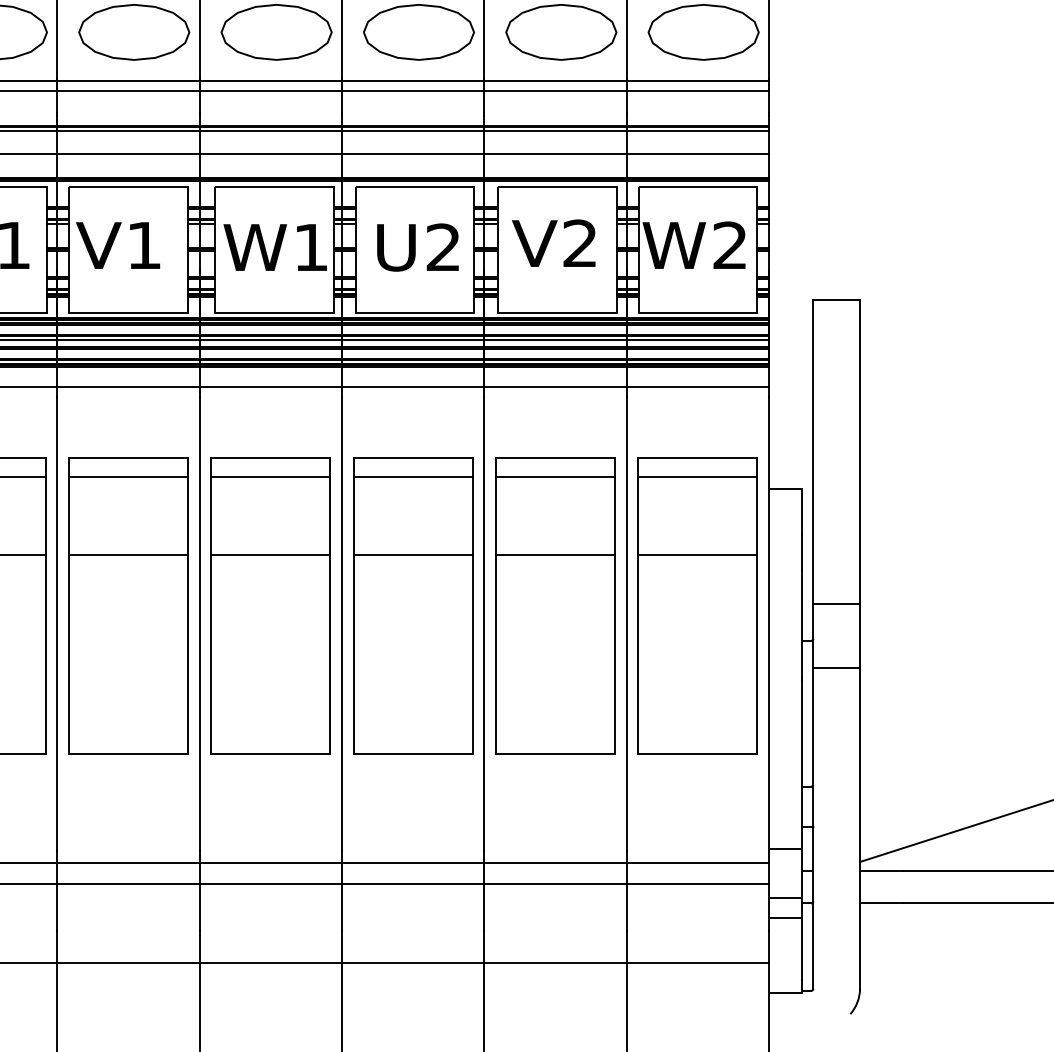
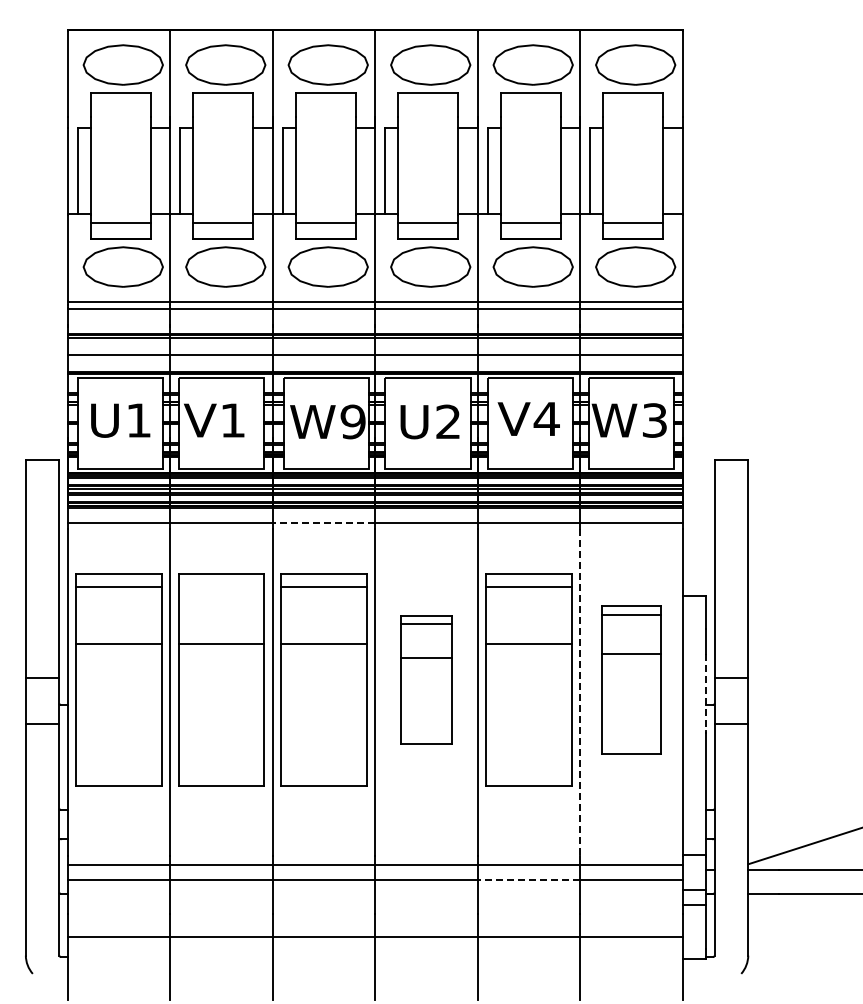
text: (579, 242) -> (546, 418), V2 -> V4
text: (729, 245) -> (654, 420), W2 -> W3
text: (310, 246) -> (352, 421), W1 -> W9
line: (270, 387) -> (323, 522), solid -> dashed
line: (128, 476) -> (221, 586), removed
part: (413, 605) -> (426, 679), size x0.6
part: (697, 605) -> (631, 679), size x0.7
line: (802, 623) -> (706, 692), solid -> dashed
line: (627, 624) -> (580, 693), solid -> dashed
line: (554, 884) -> (528, 880), solid -> dashed

